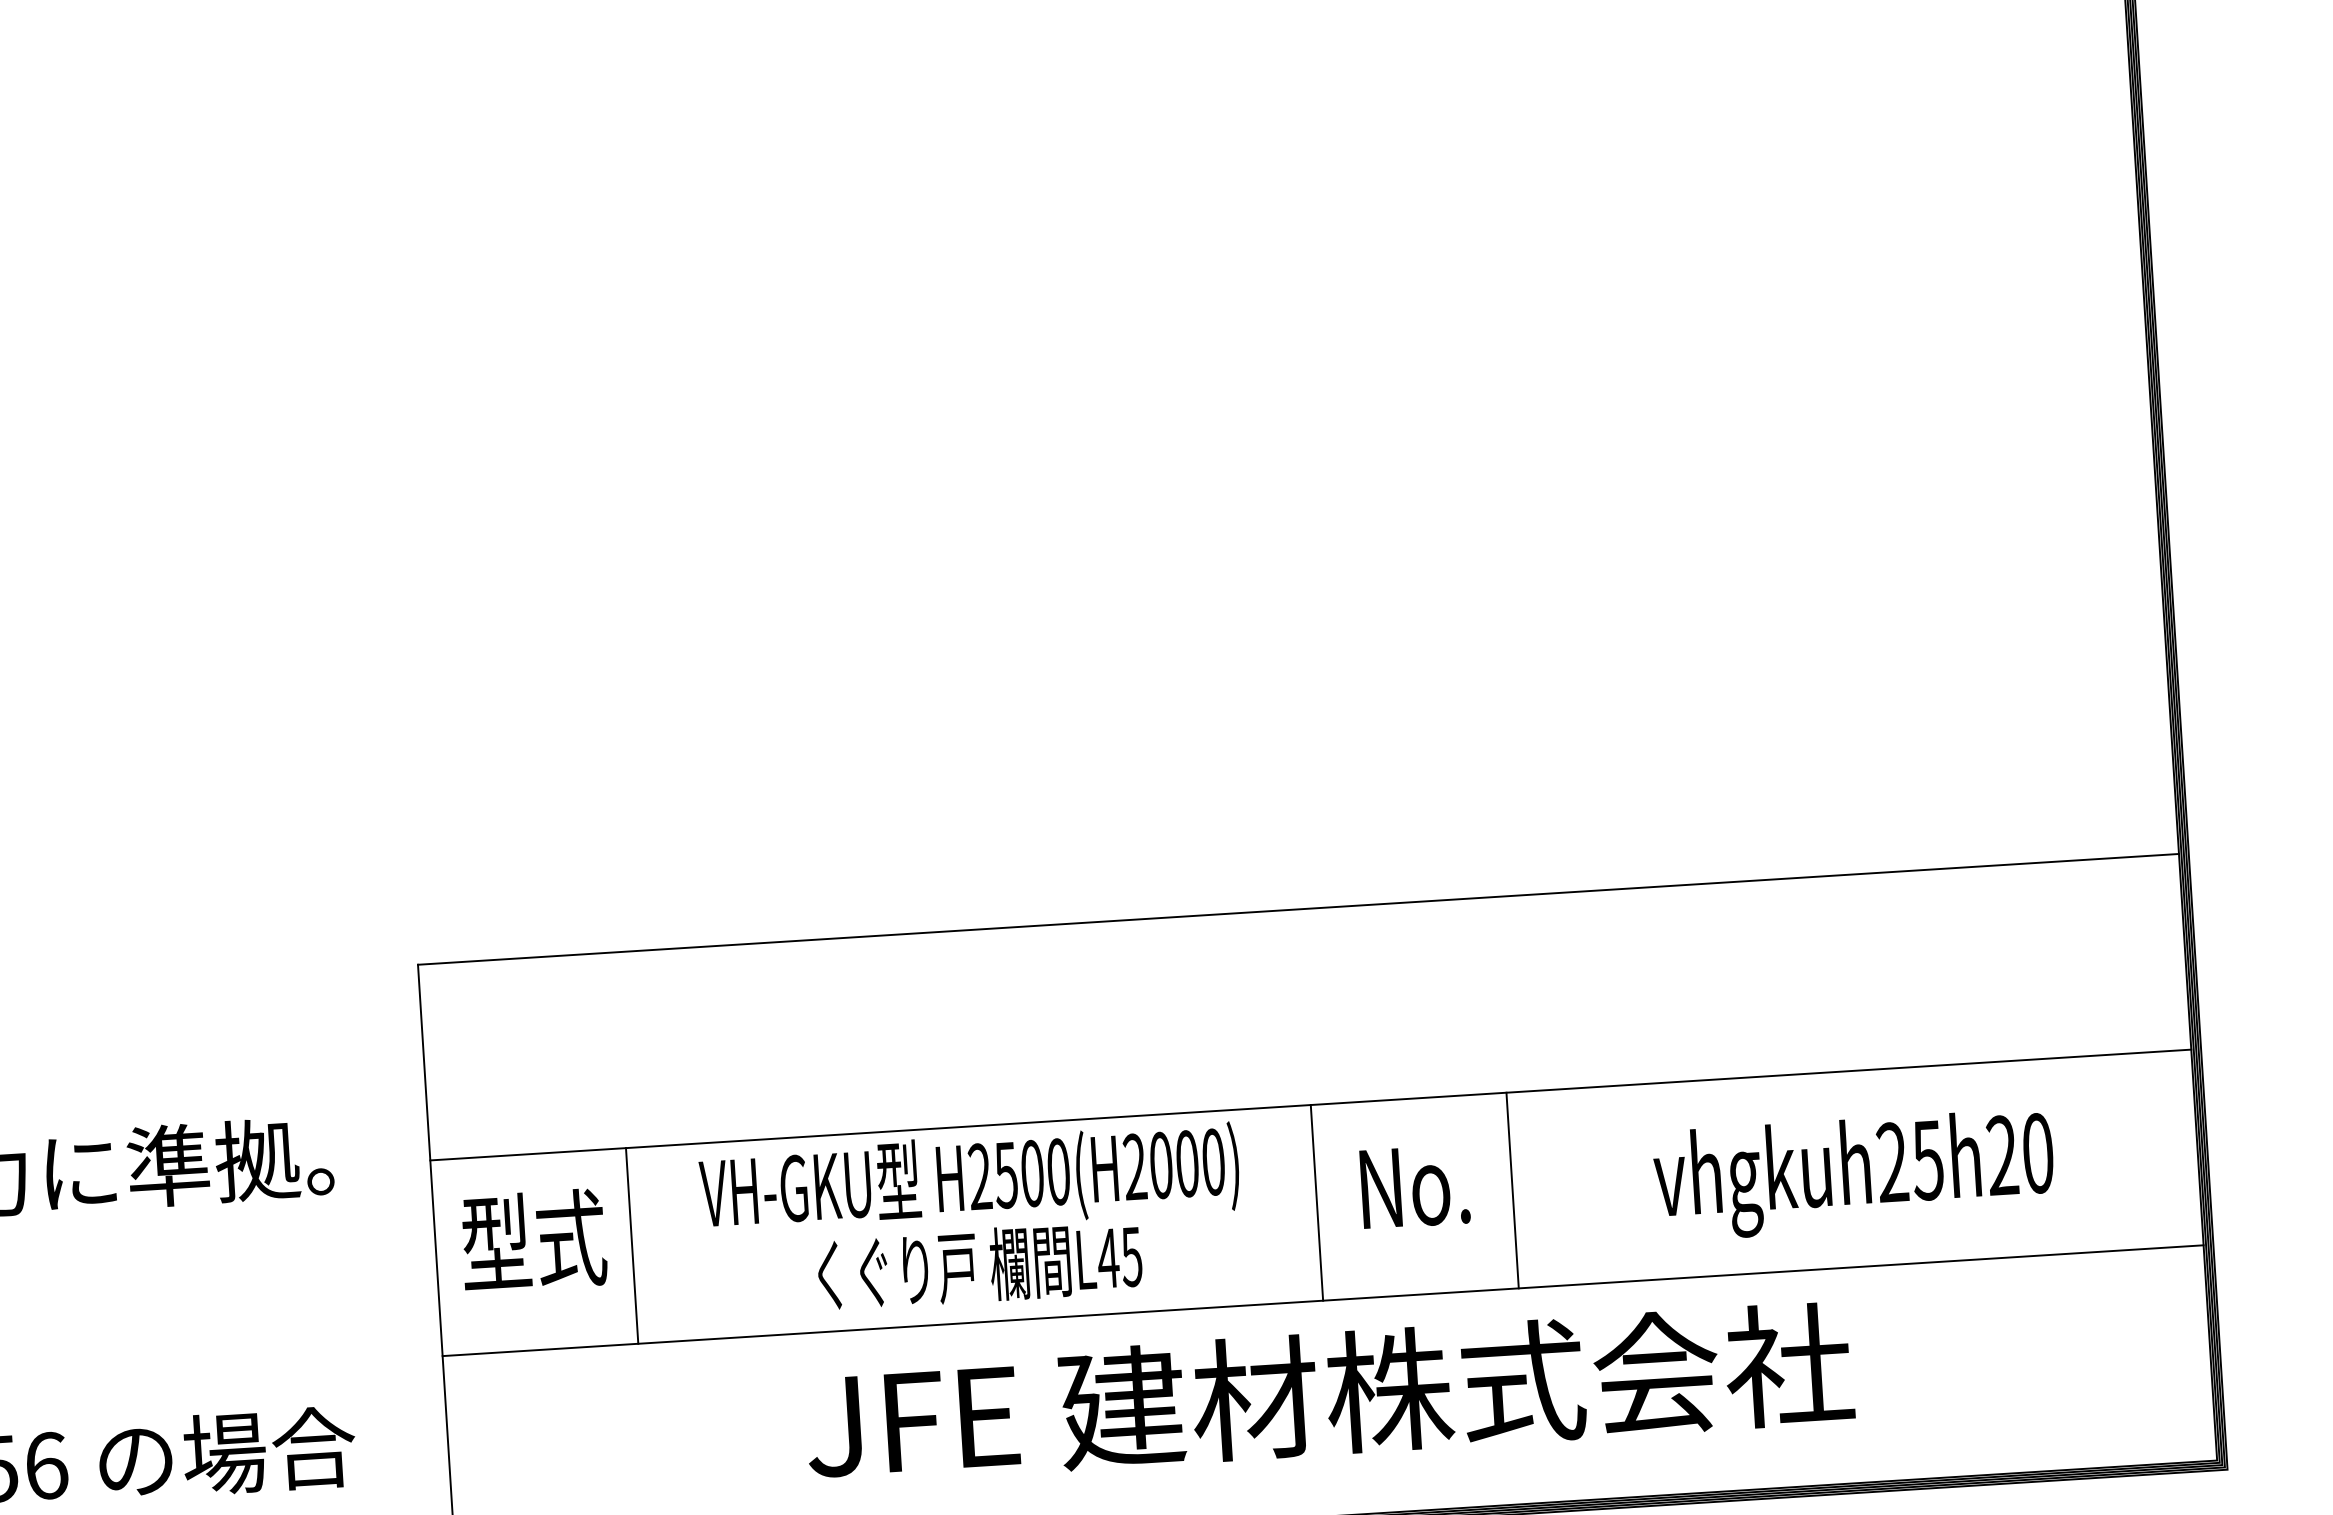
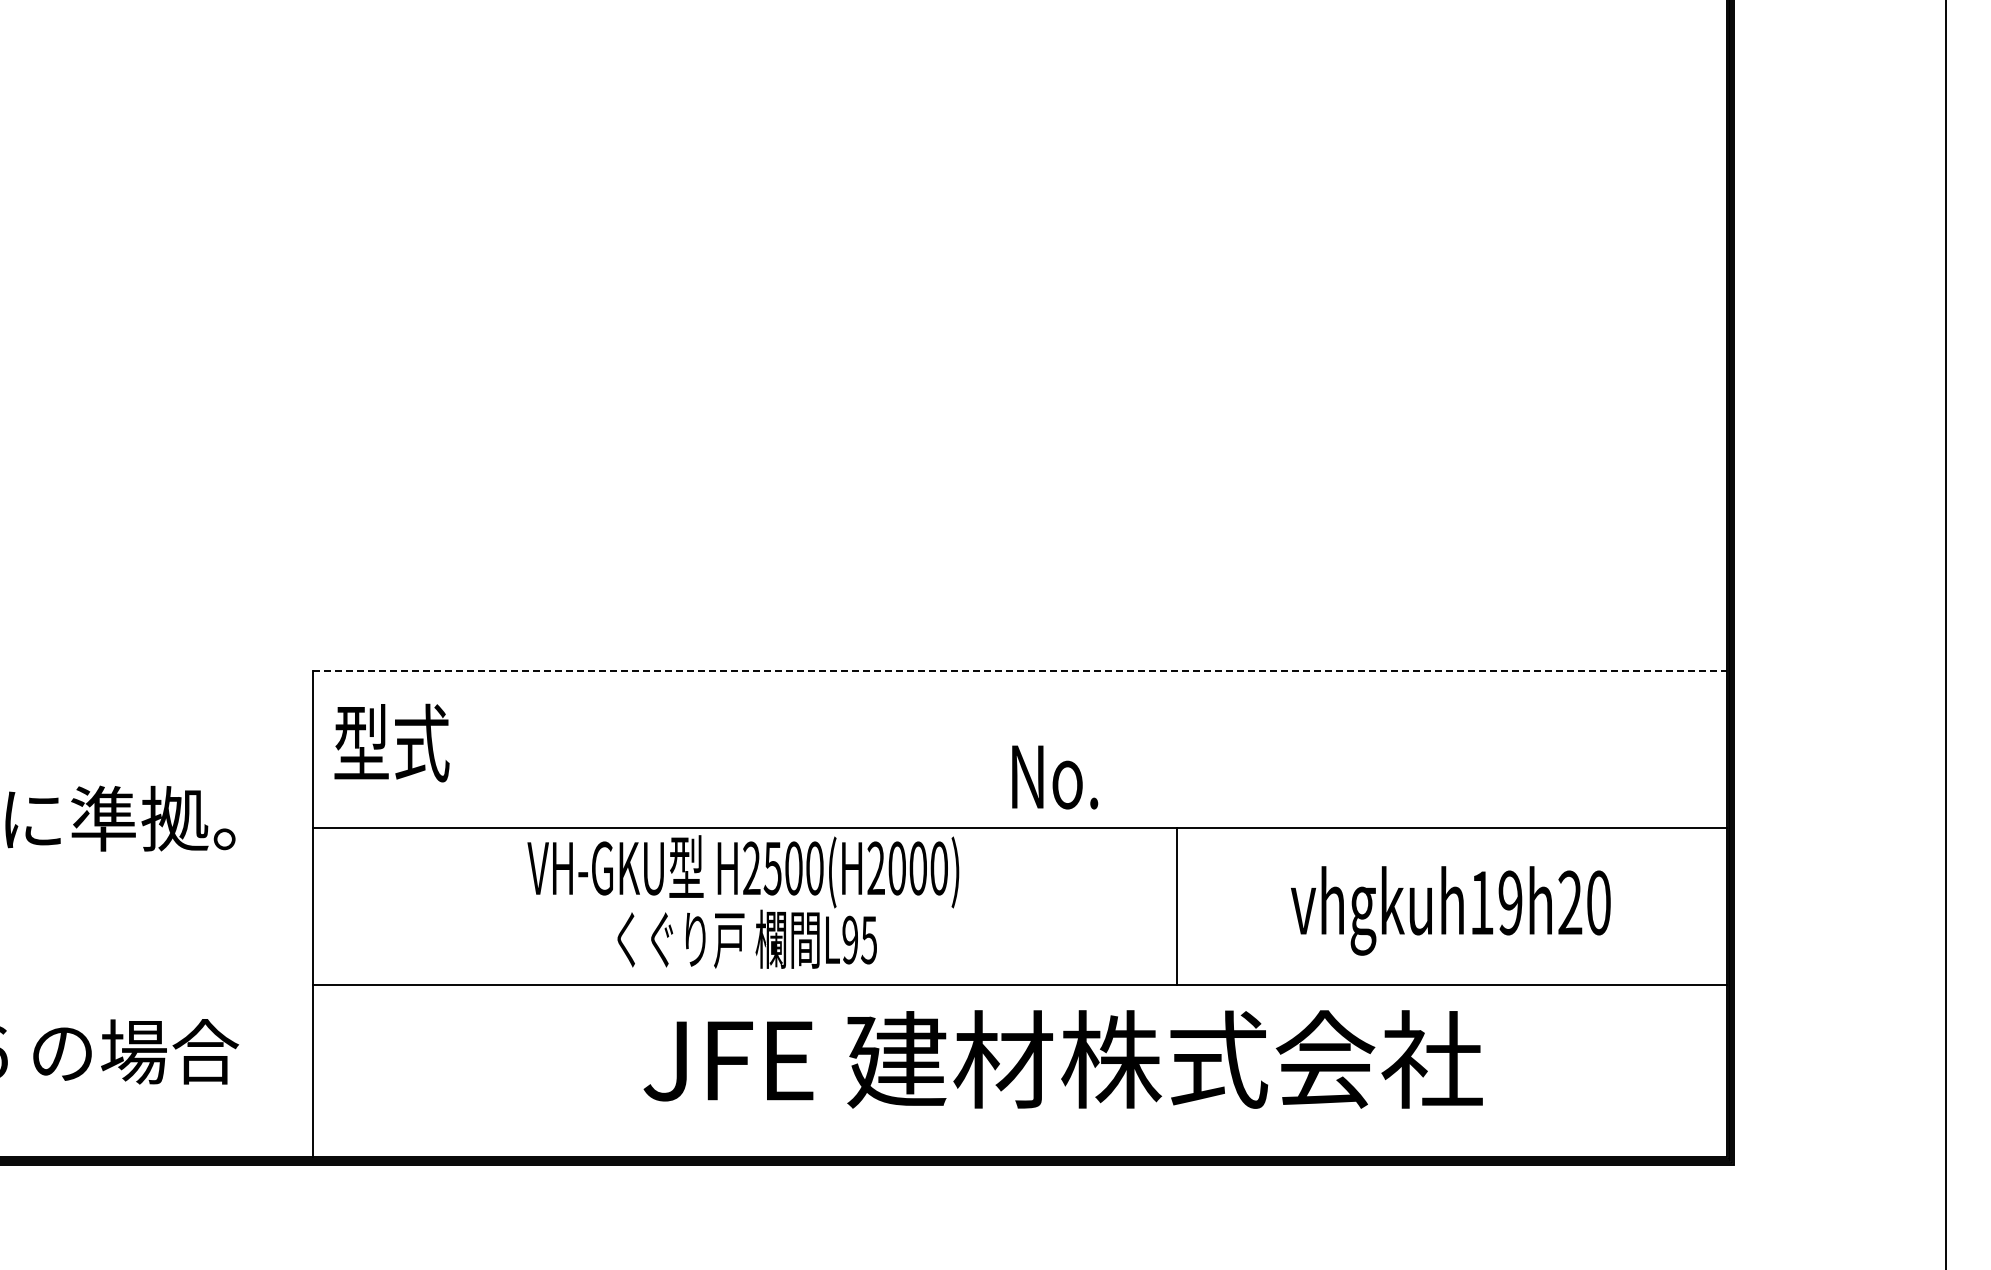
line: (1298, 909) -> (1019, 670), solid -> dashed
text: (1910, 1160) -> (1496, 902), vhgkuh25h20 -> vhgkuh19h20
text: (1415, 1187) -> (1055, 777), moved
line: (1316, 1202) -> (1019, 905), removed
text: (533, 1240) -> (391, 742), moved
line: (632, 1245) -> (470, 905), removed
text: (1107, 1257) -> (849, 939), L45 -> L95
text: (1328, 1393) -> (1062, 1059), moved

